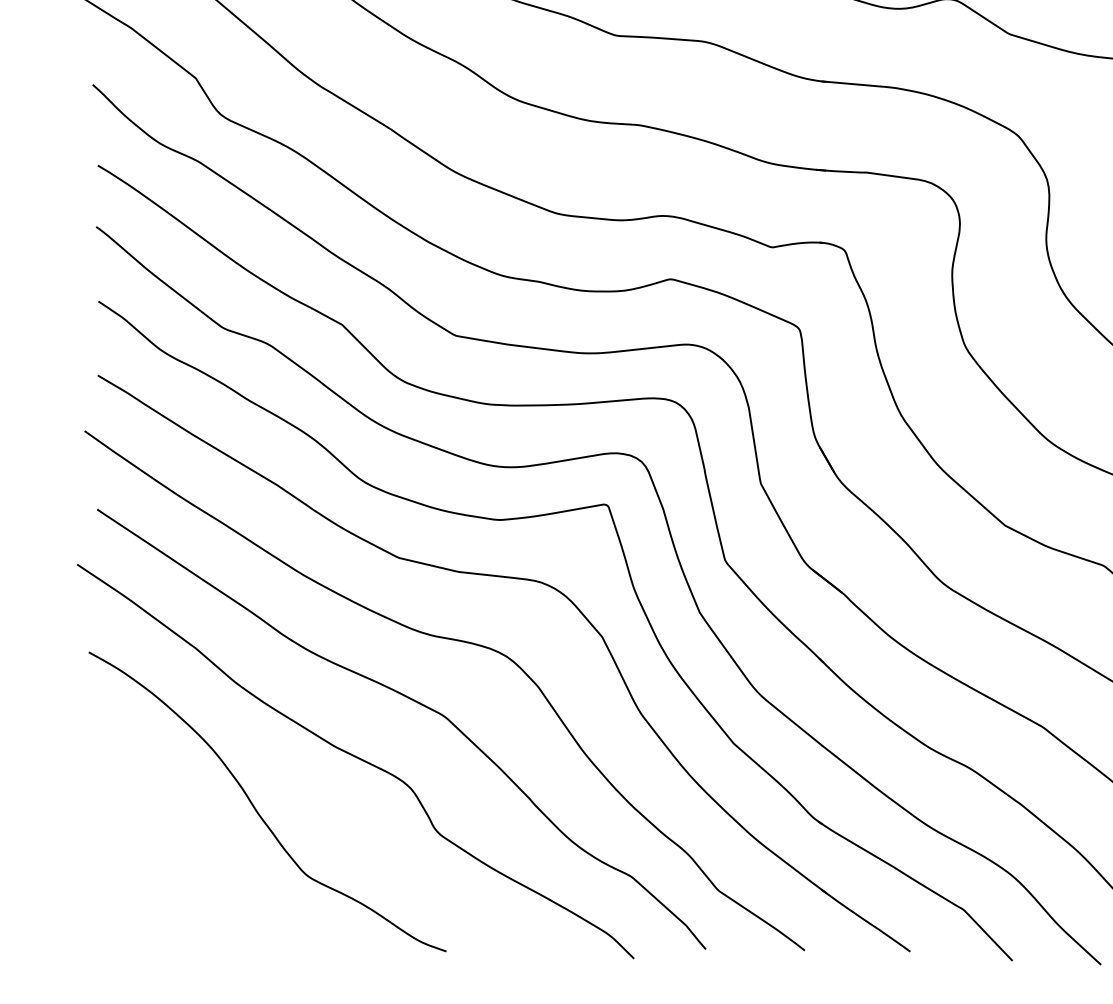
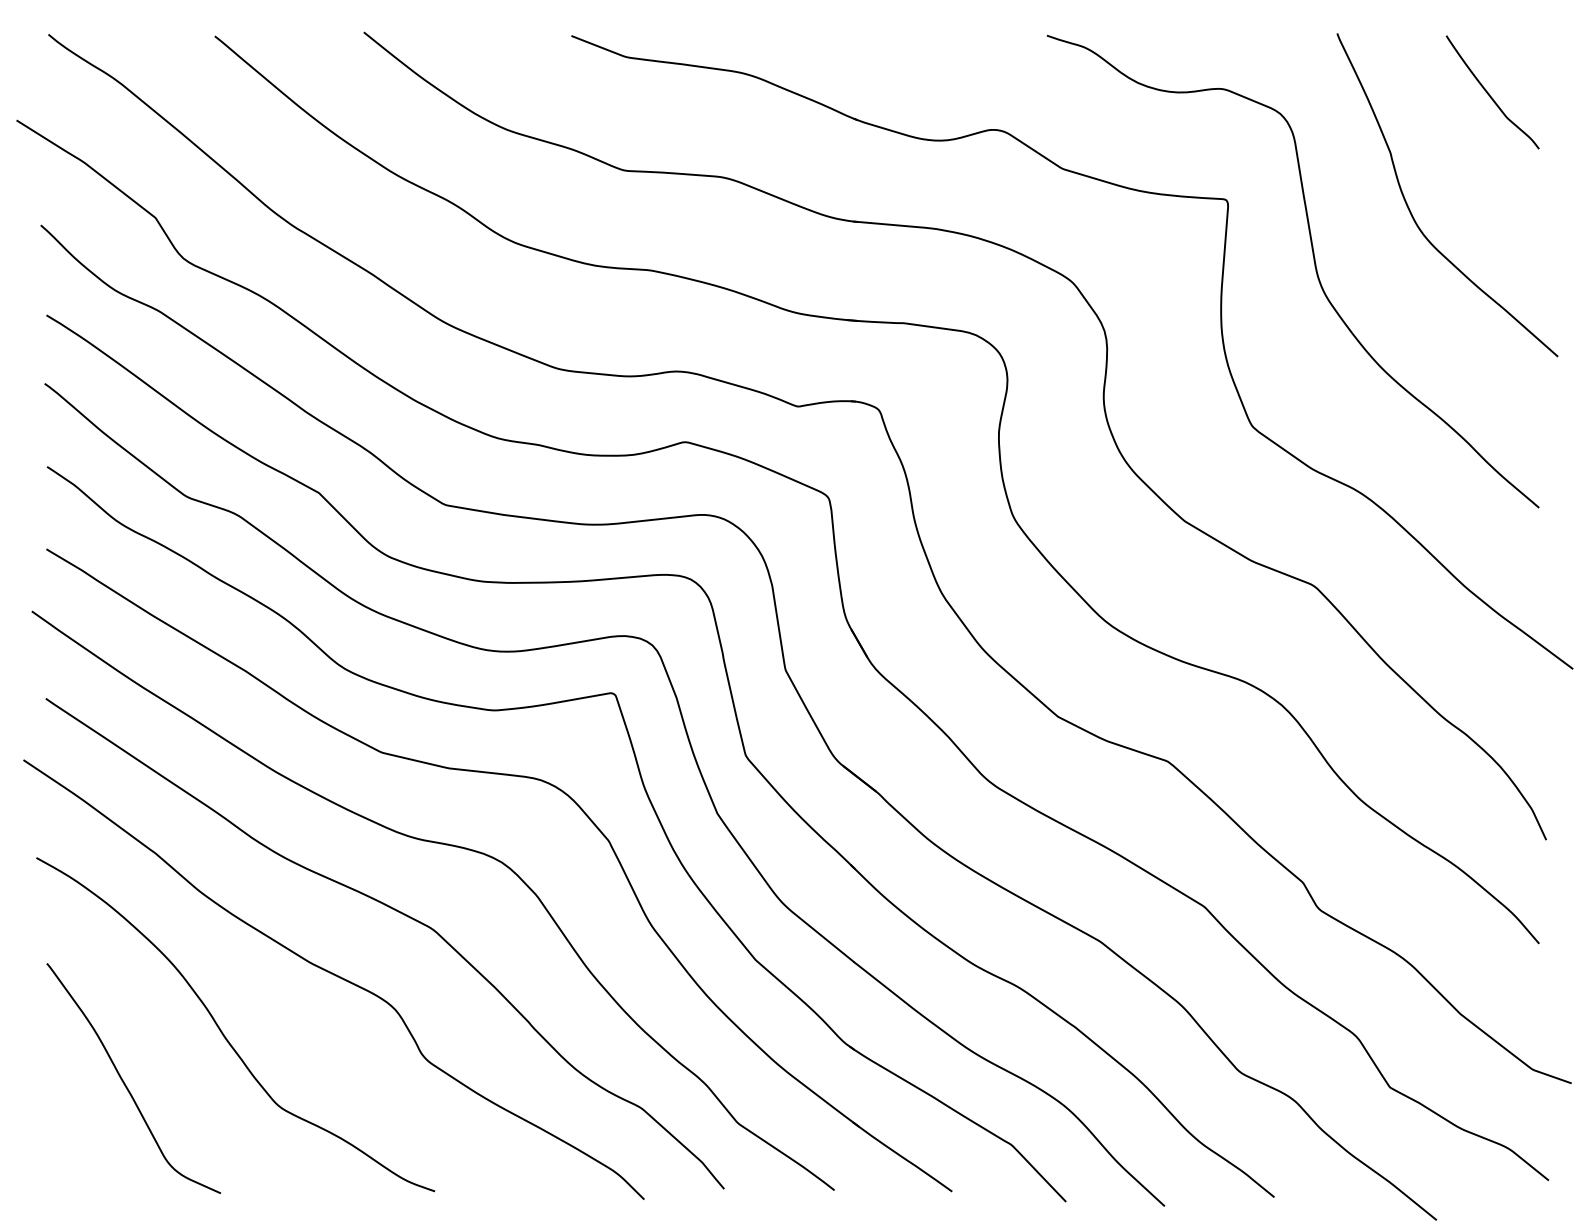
curve: (168, 854) -> (125, 1083), added

